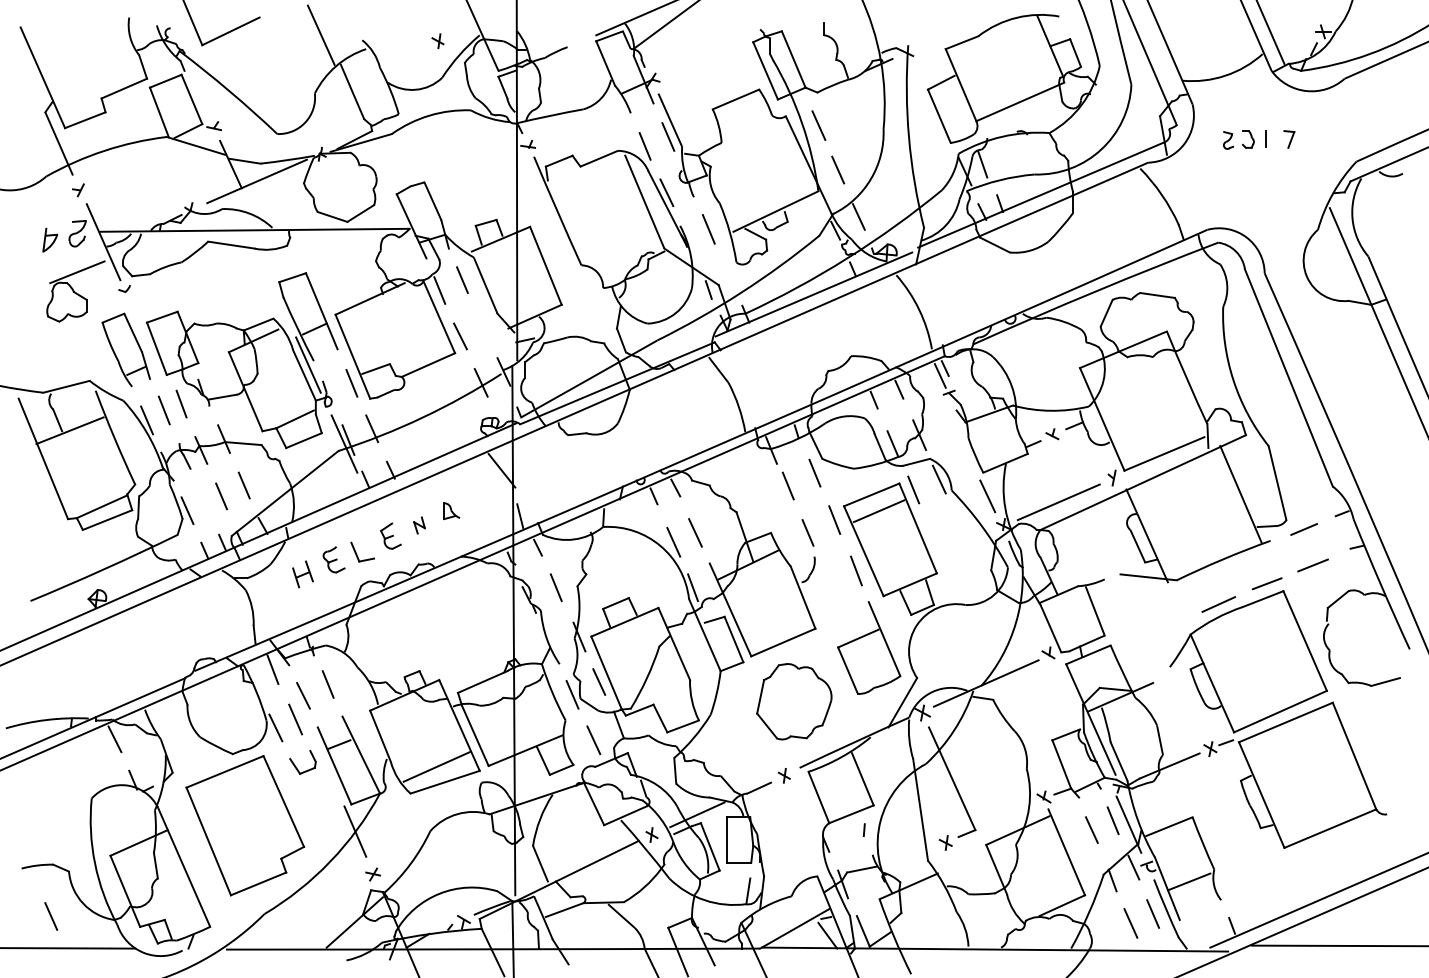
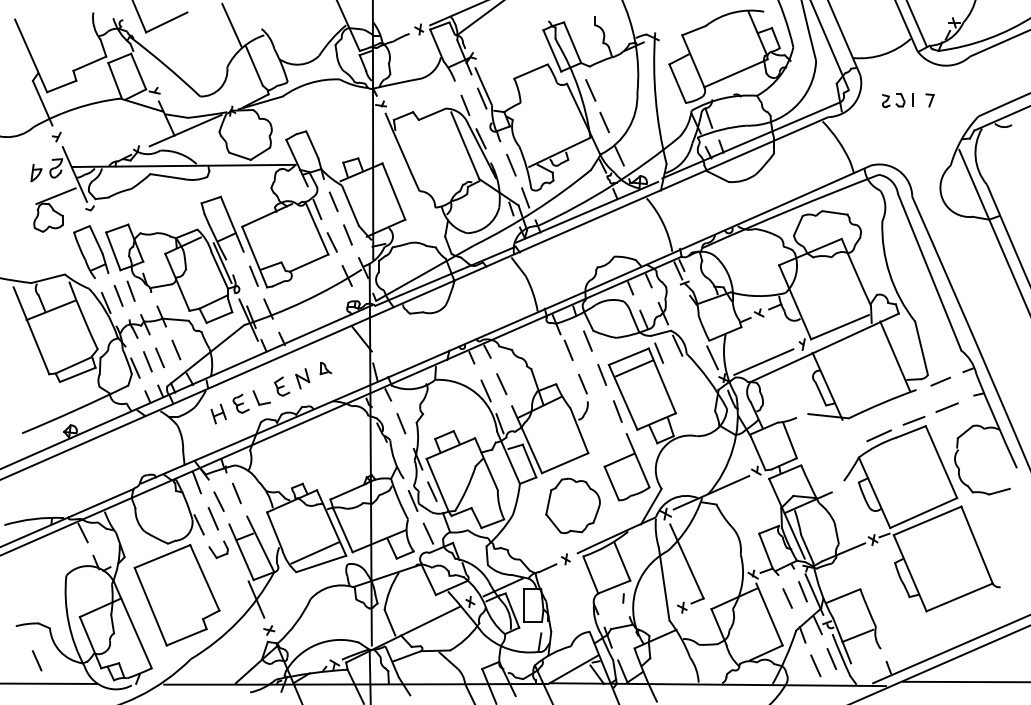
part: (437, 41) -> (418, 29), moved
line: (728, 274) -> (525, 197), added
line: (481, 325) -> (347, 234), added
line: (204, 501) -> (147, 361), added
part: (419, 525) -> (302, 378), size x1.67

